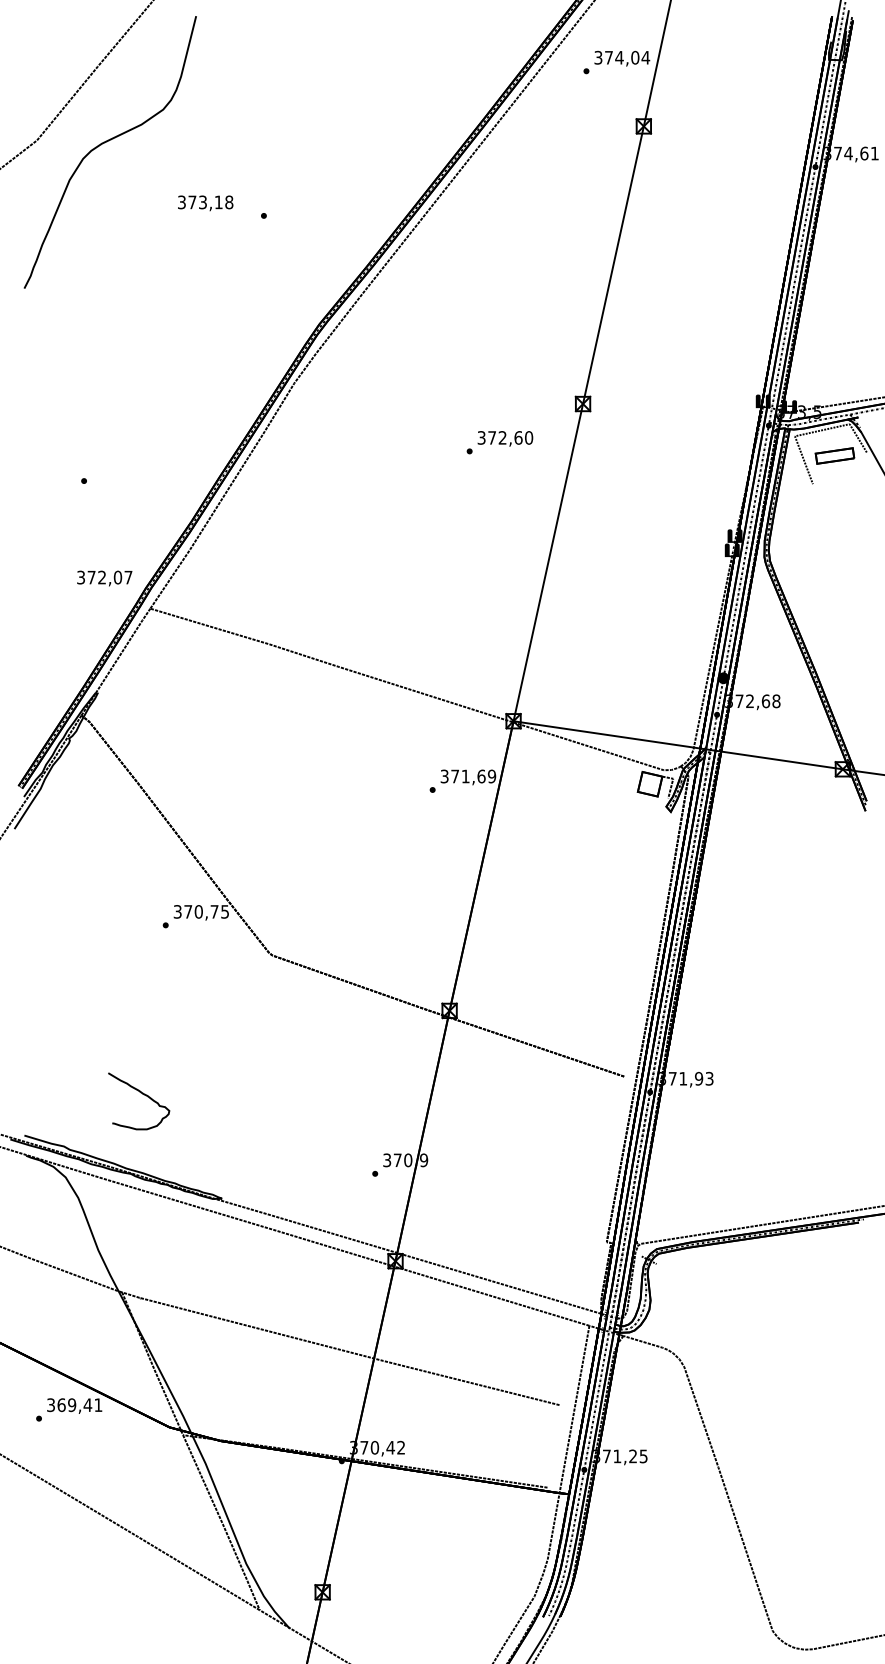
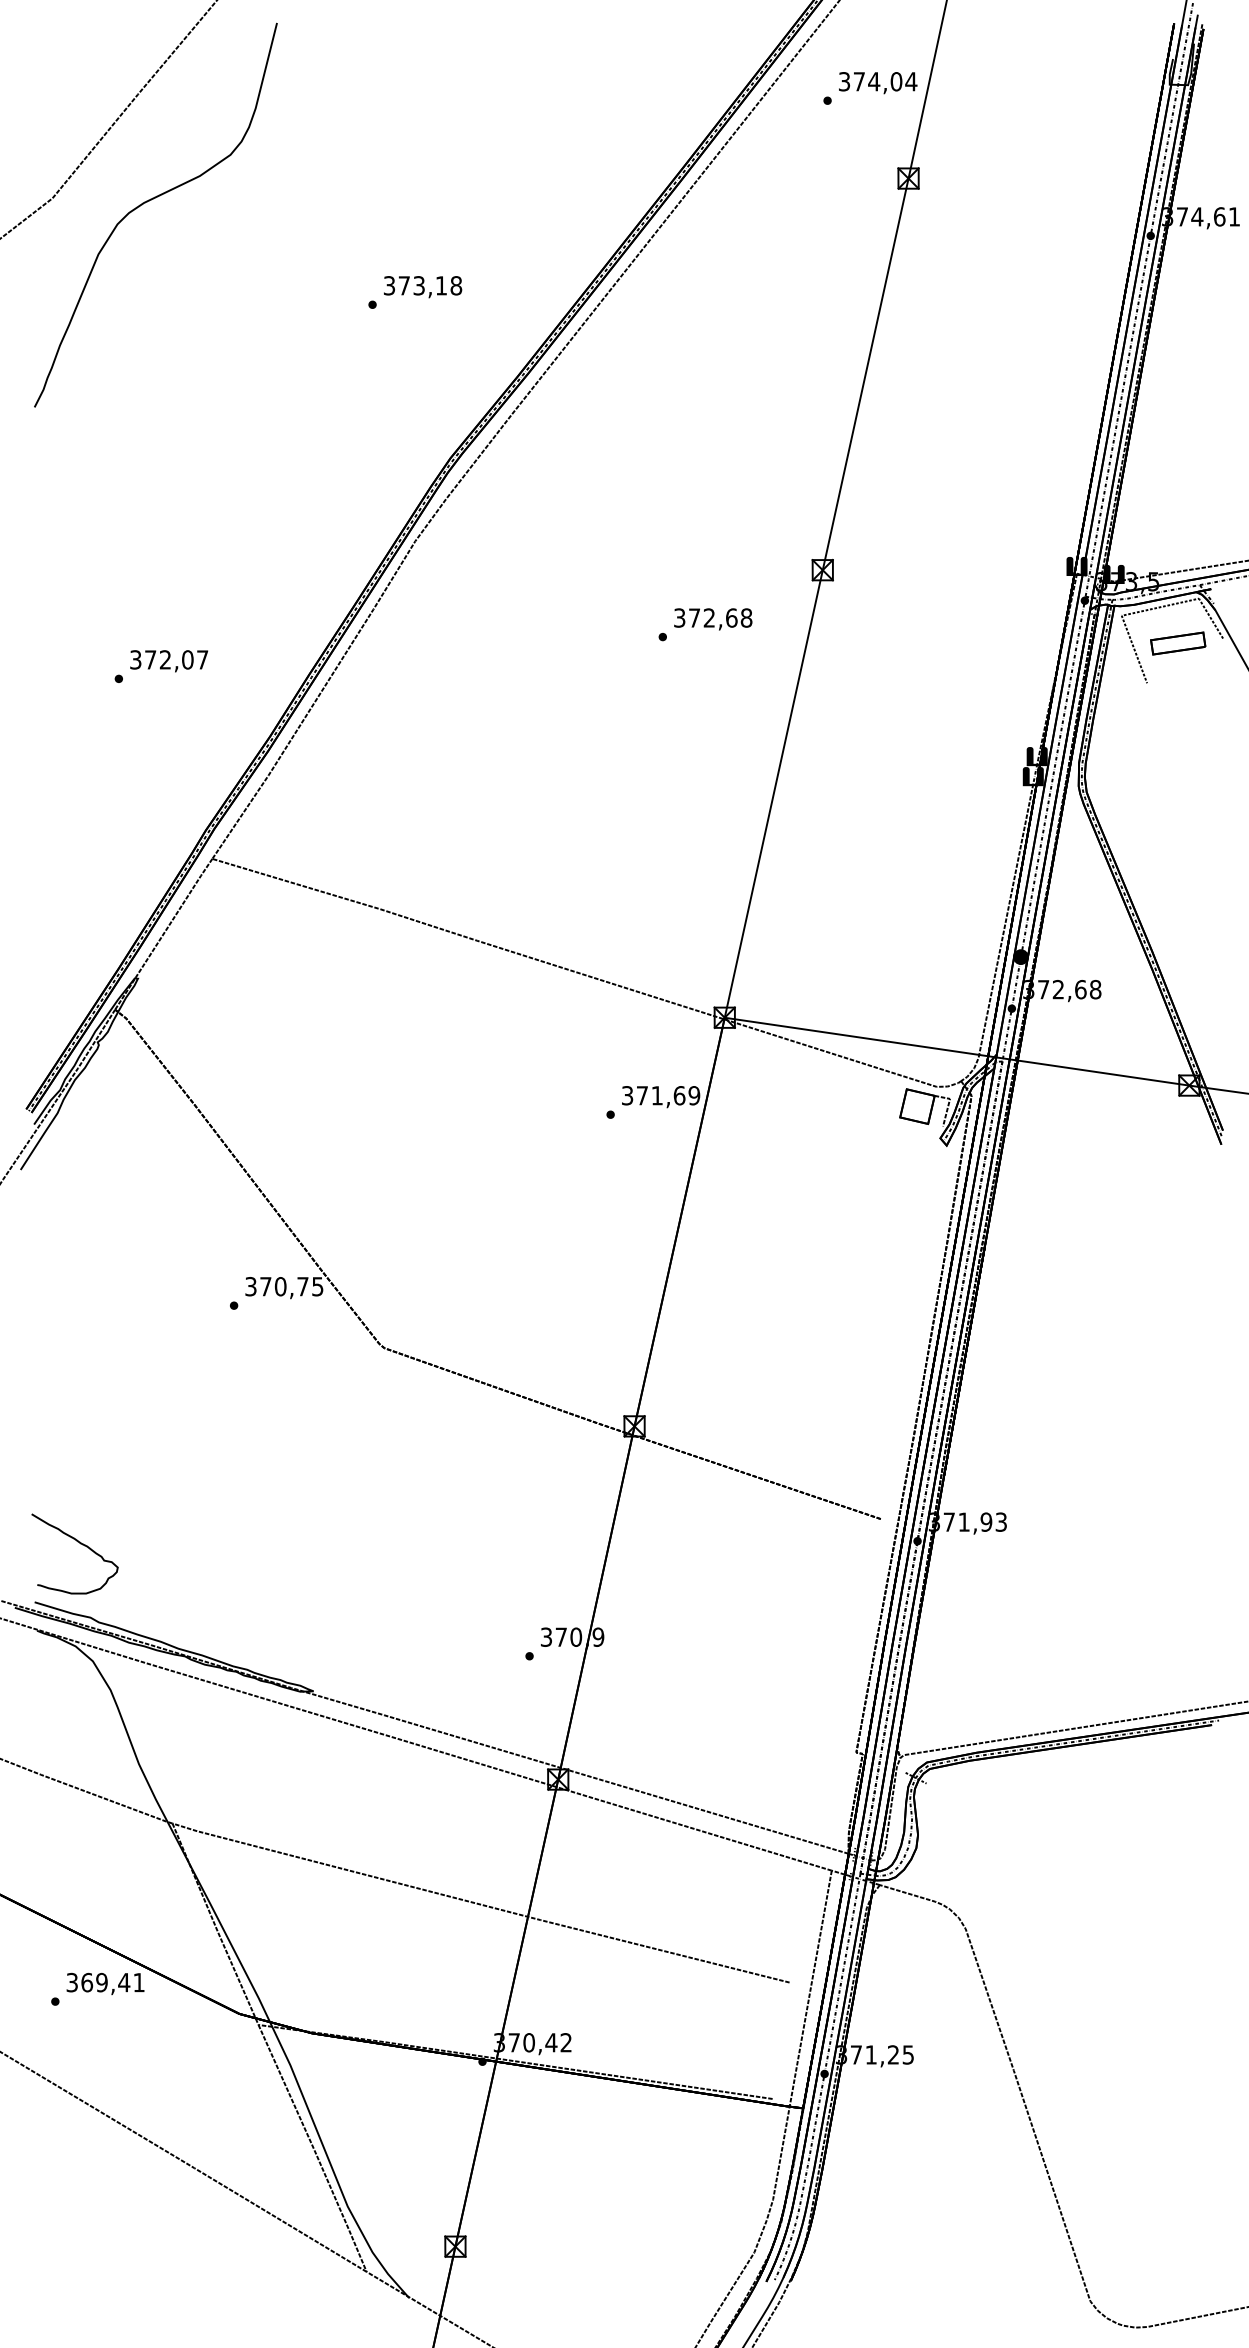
text: (205, 203) -> (422, 287), moved
text: (529, 437) -> (747, 617), 372,60 -> 372,68
text: (104, 578) -> (168, 661), moved
curve: (142, 1094) -> (79, 1544), moved

